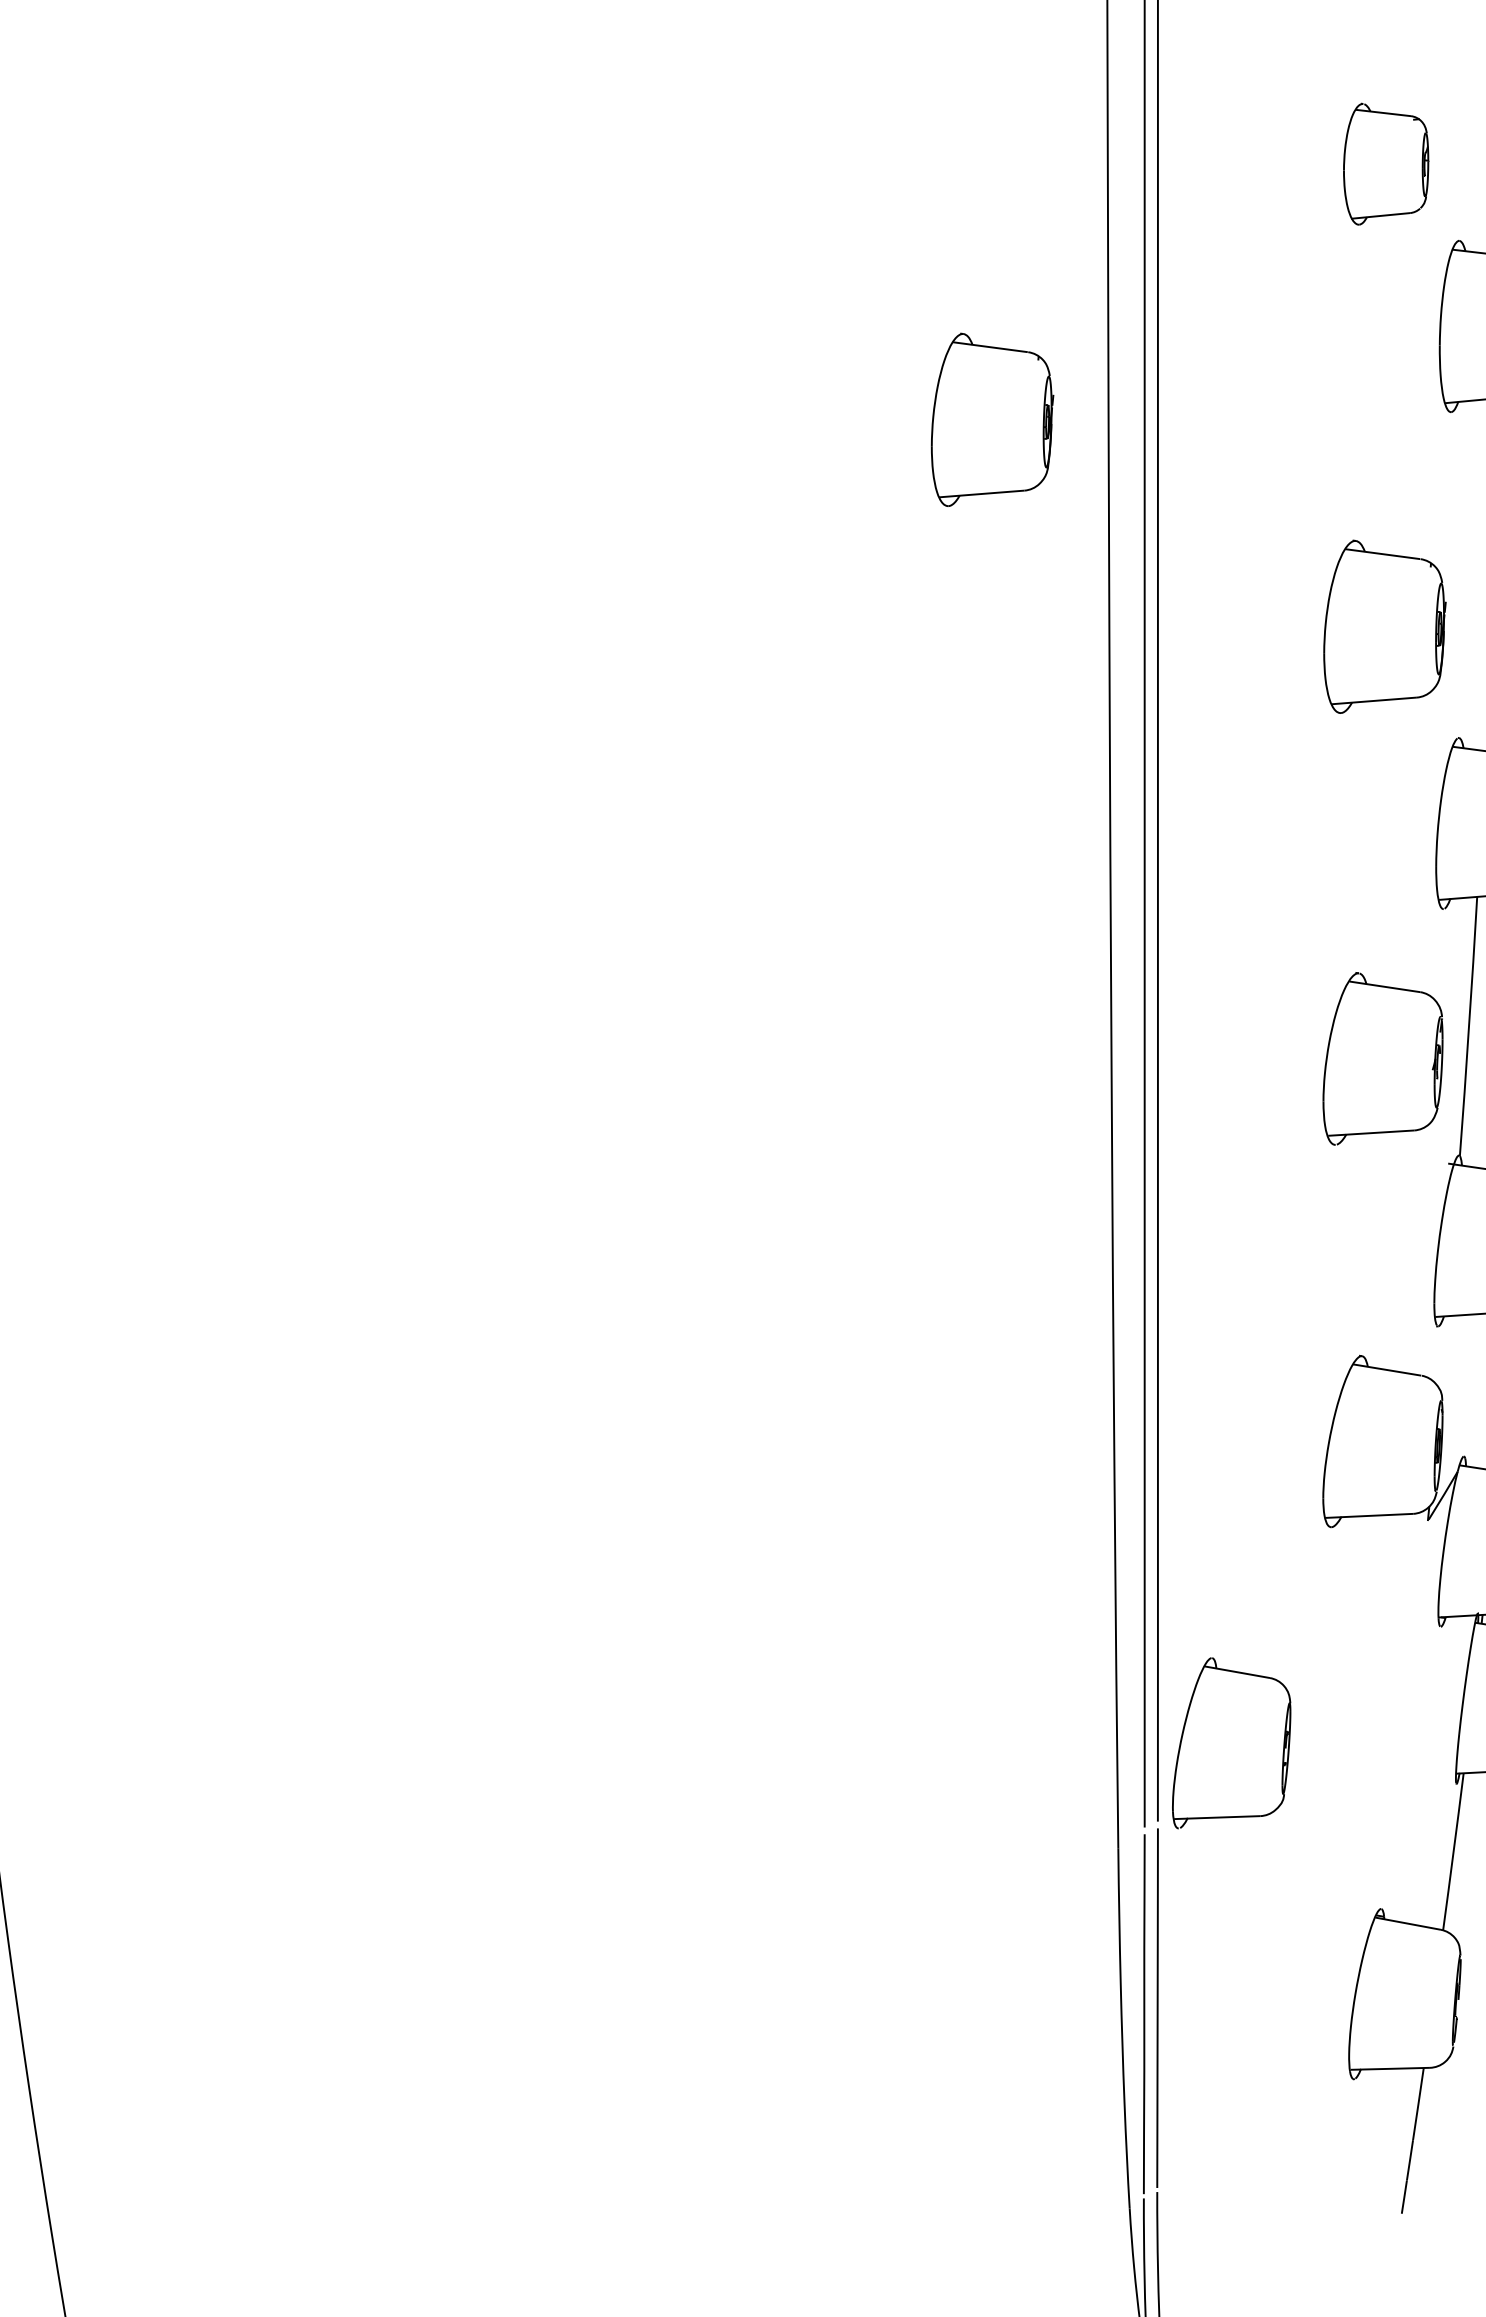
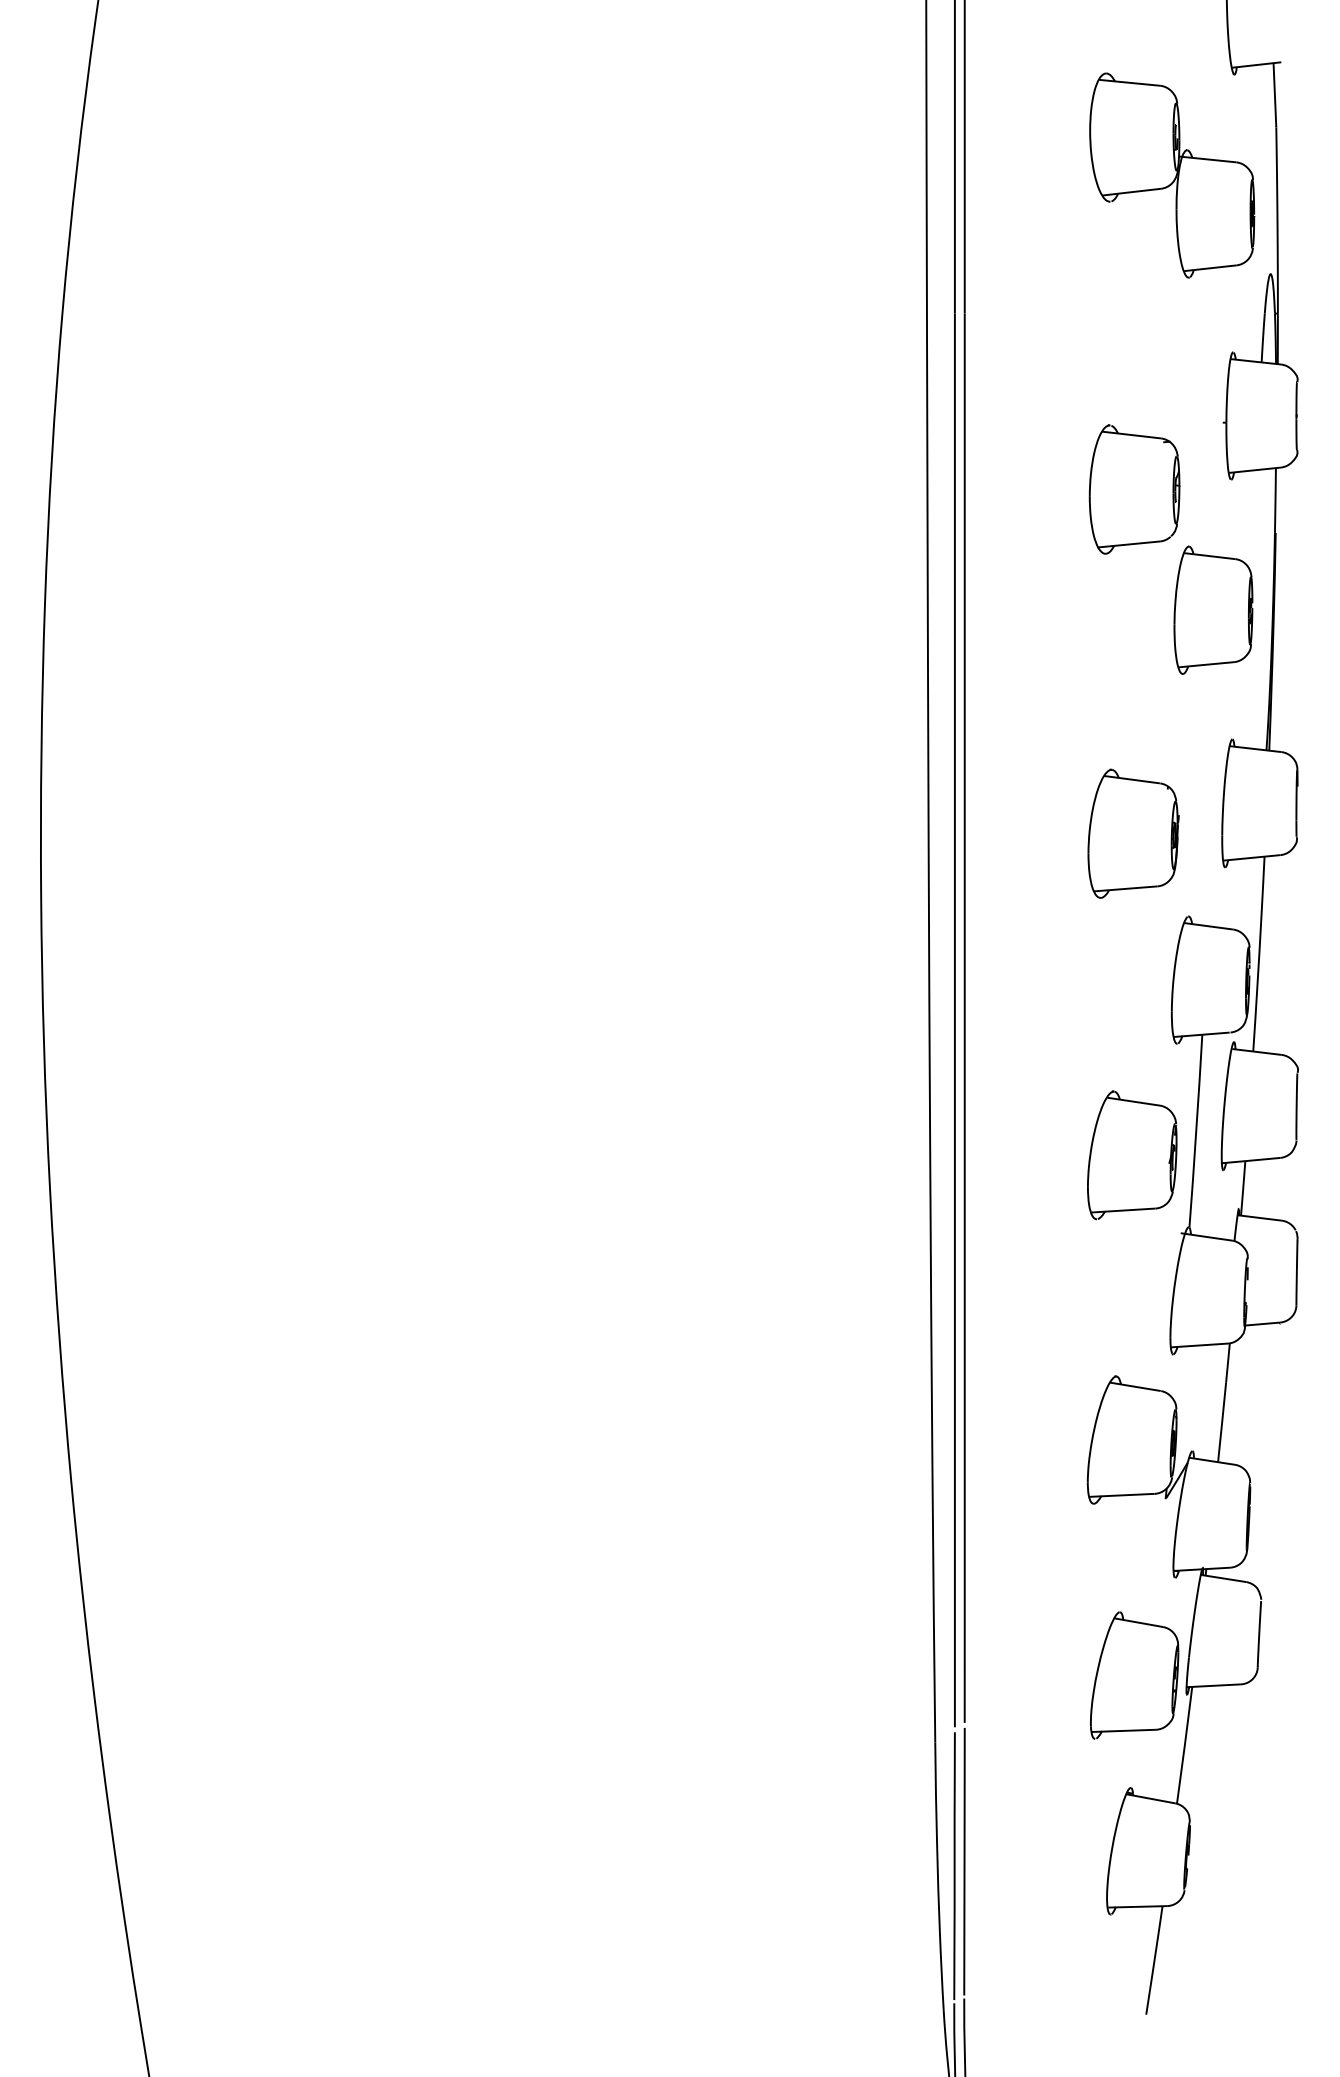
part: (1386, 164) -> (1134, 489), size x1.43
part: (992, 419) -> (841, 679), removed
part: (1231, 1743) -> (1134, 1675), moved

